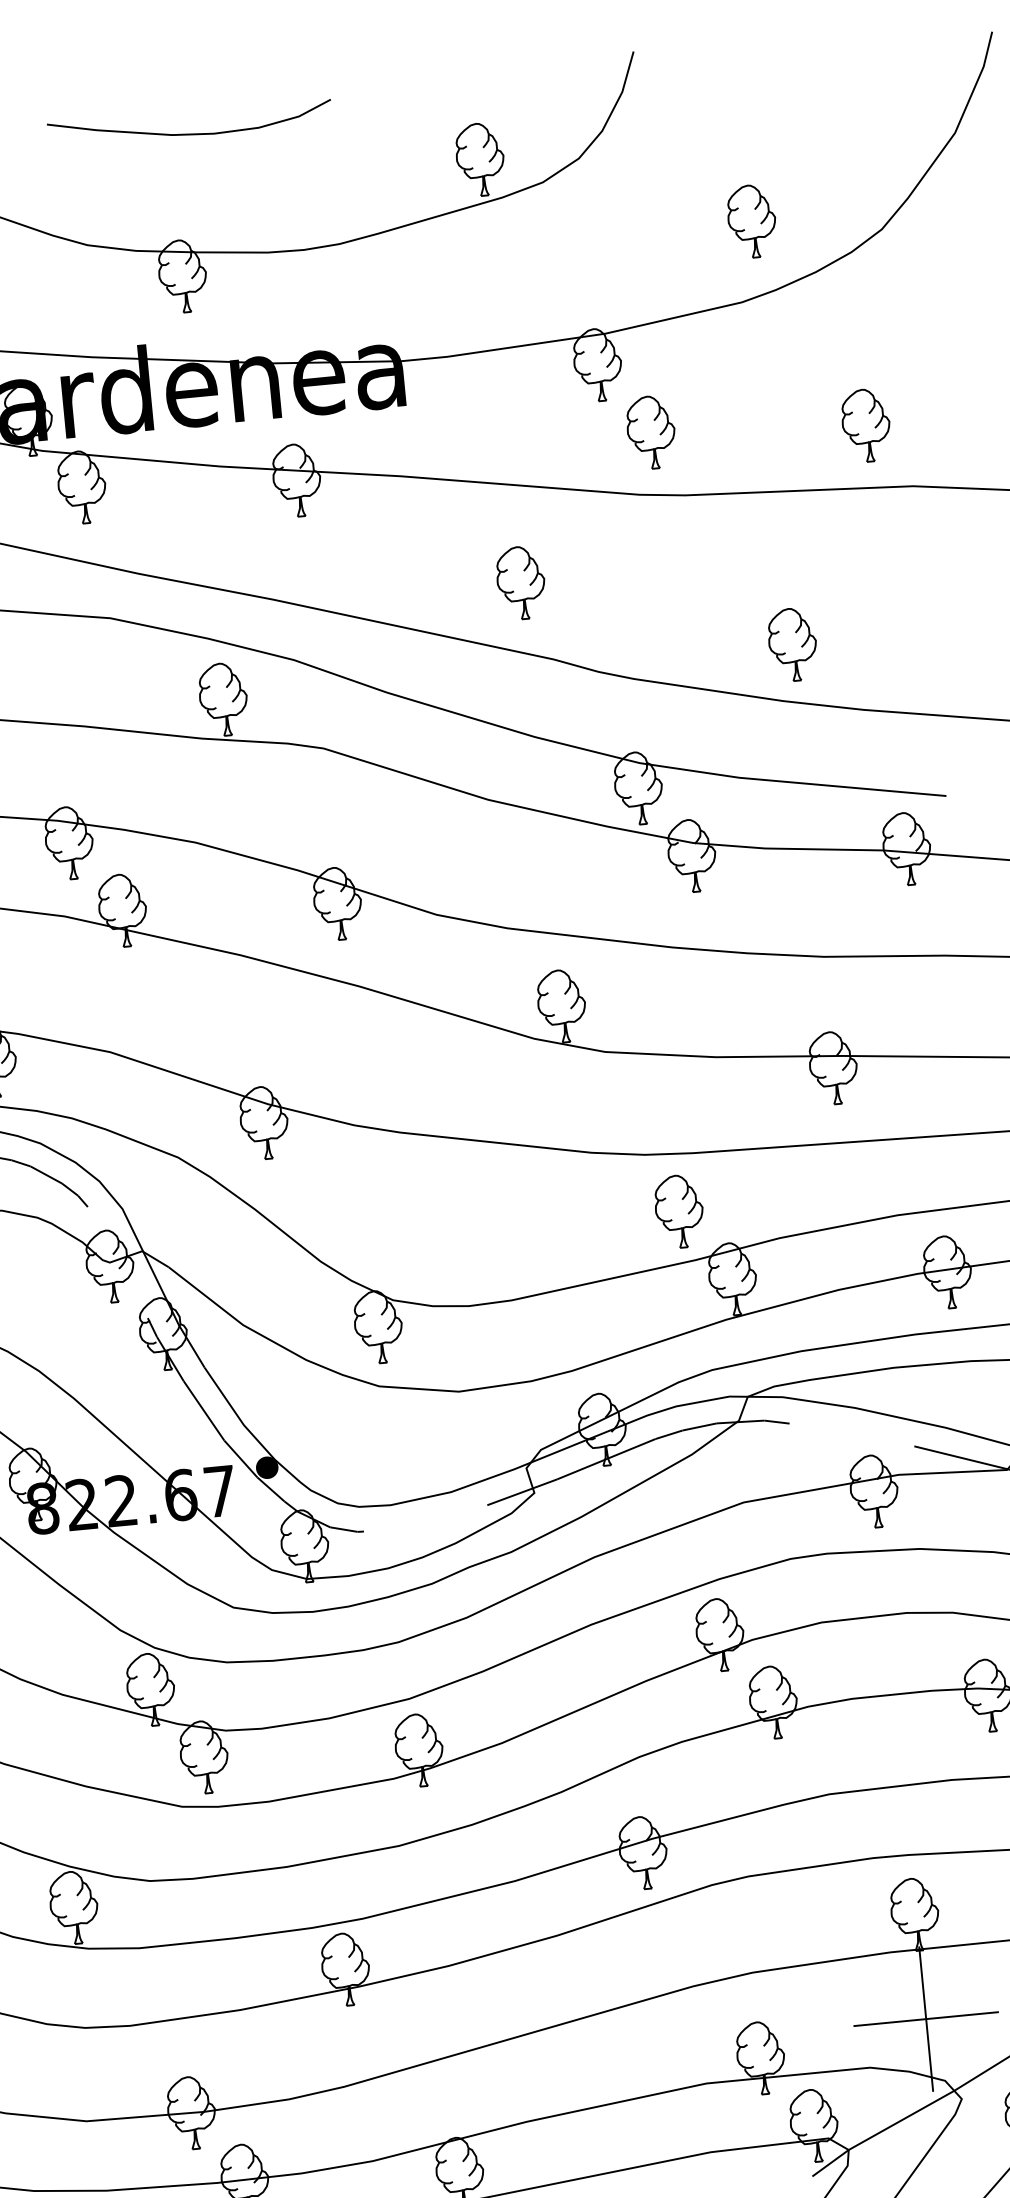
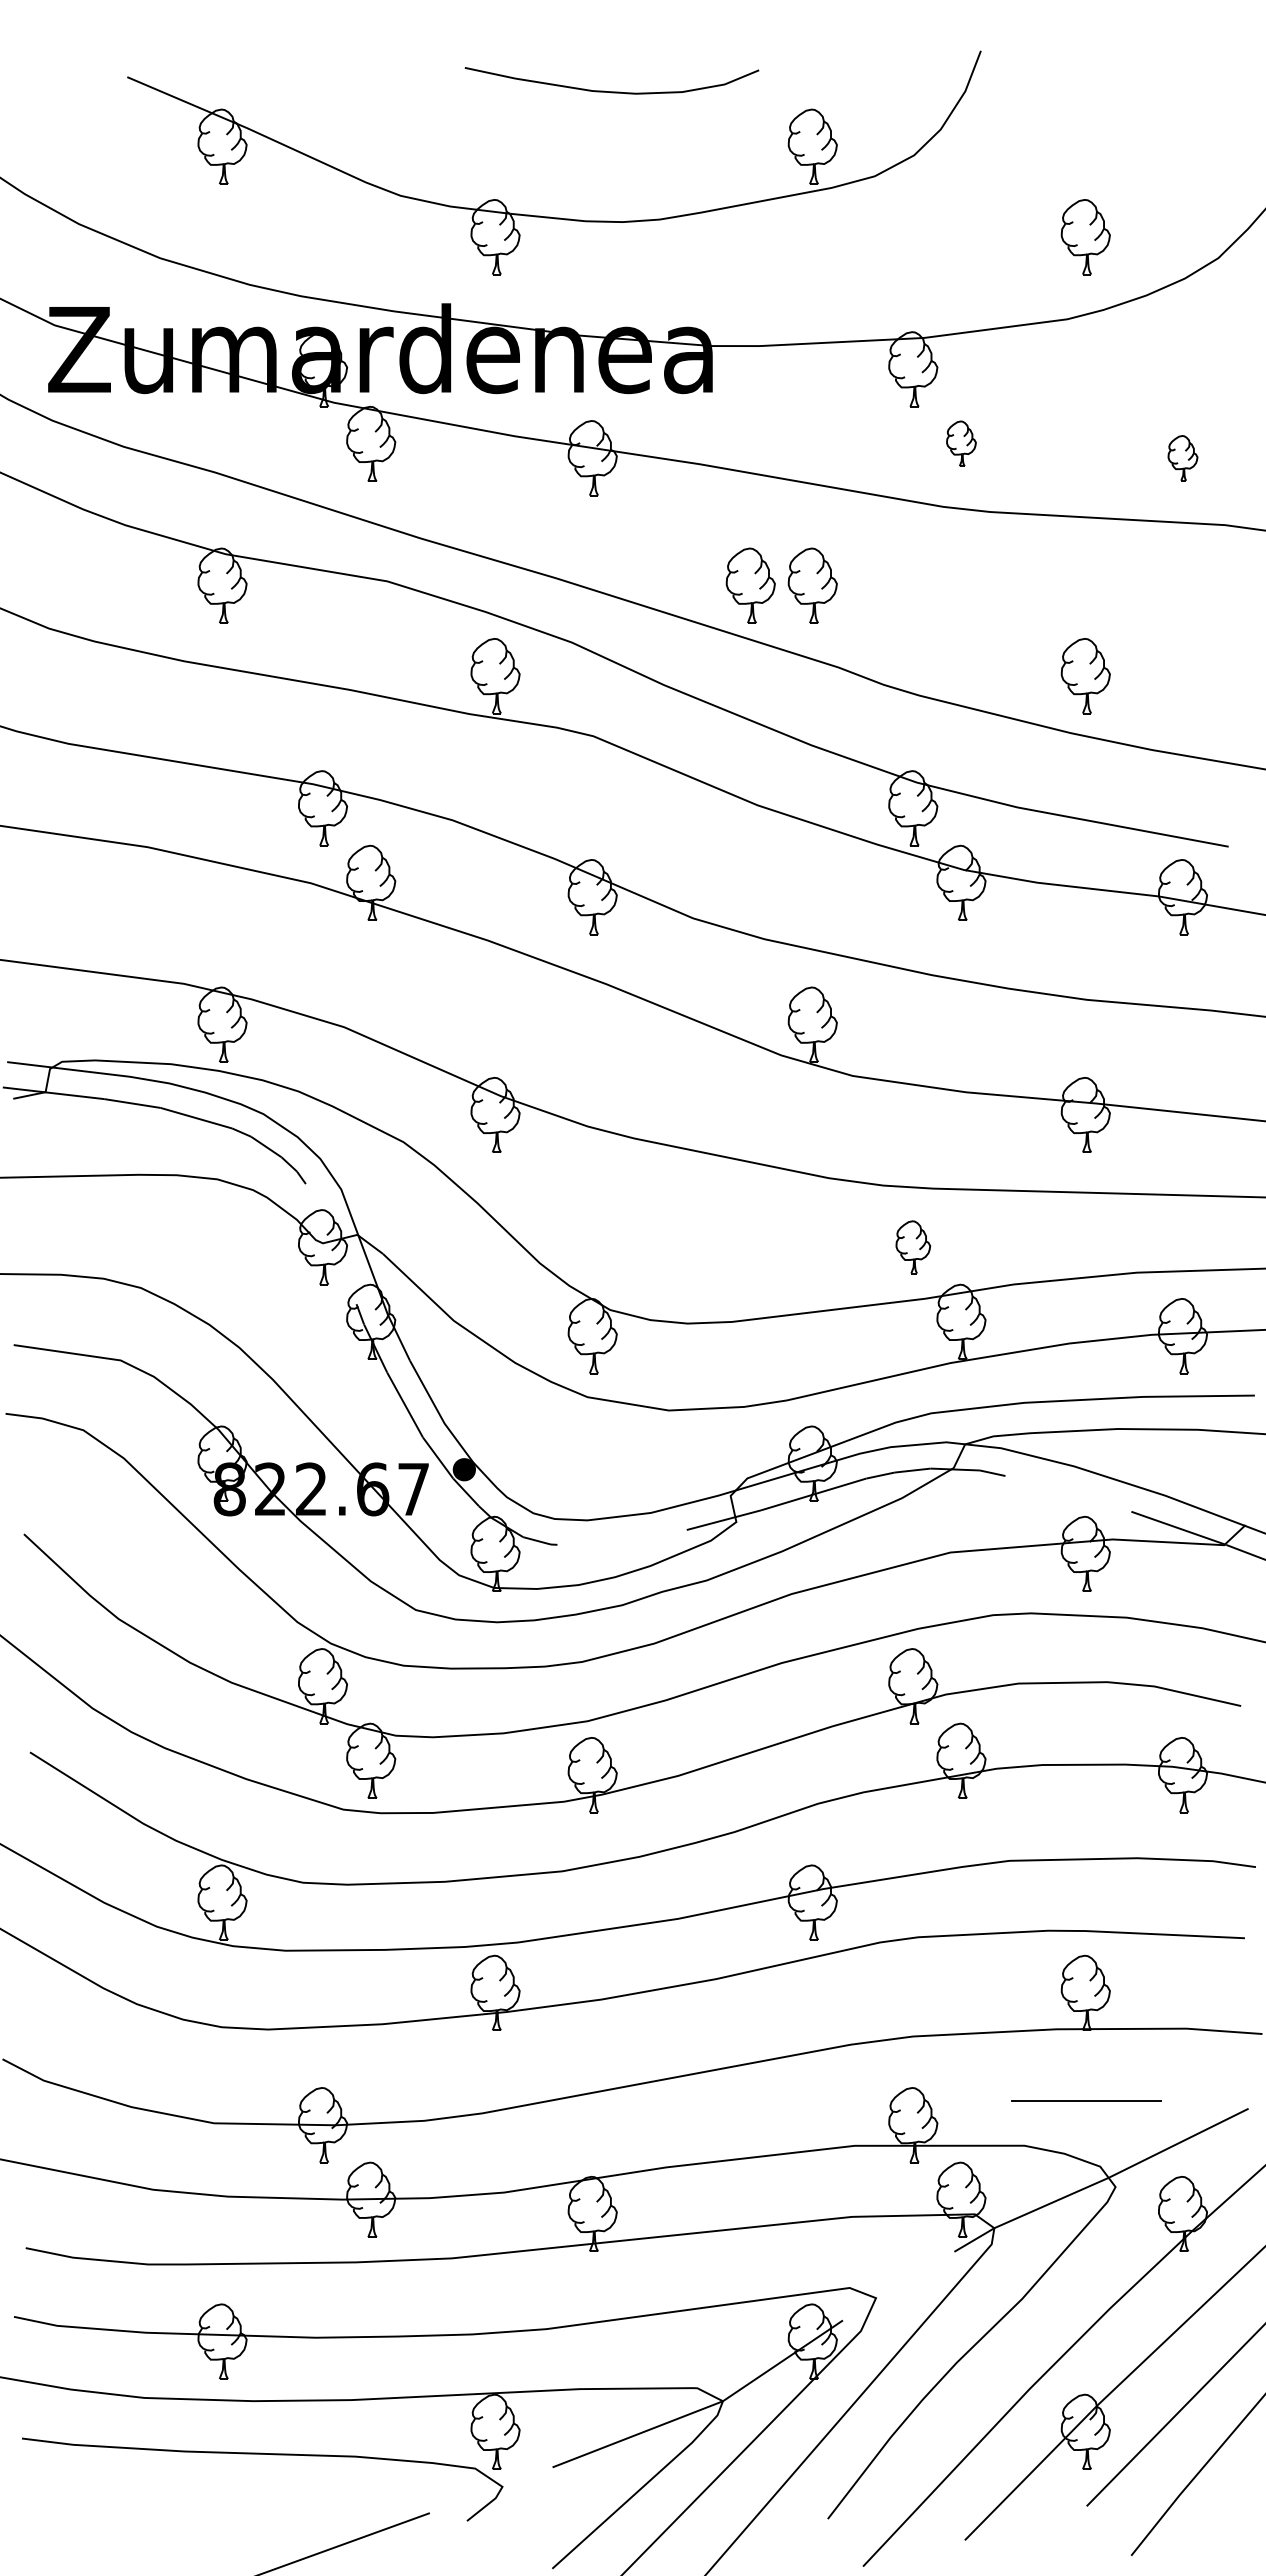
curve: (190, 133) -> (611, 91), moved
part: (865, 425) -> (1182, 458), size x0.6
part: (651, 431) -> (961, 443), size x0.6
part: (461, 588) -> (750, 585), added
part: (679, 1211) -> (913, 1247), size x0.7
line: (925, 2018) -> (1086, 2100), removed

